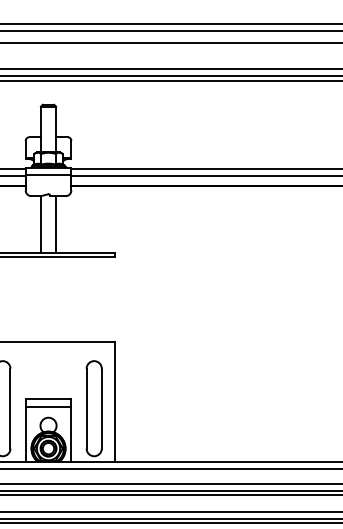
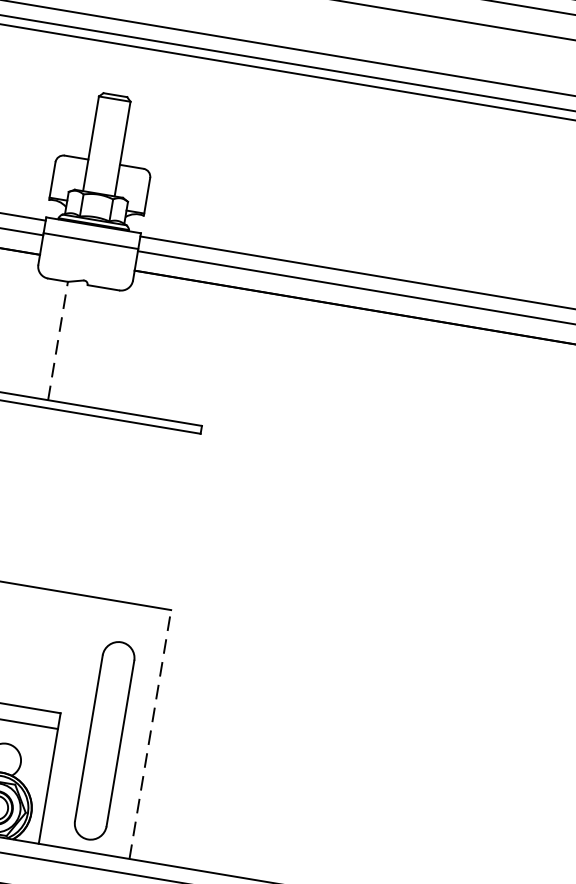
line: (40, 224) -> (57, 340), solid -> dashed
line: (56, 224) -> (90, 345), removed
line: (115, 401) -> (151, 733), solid -> dashed

